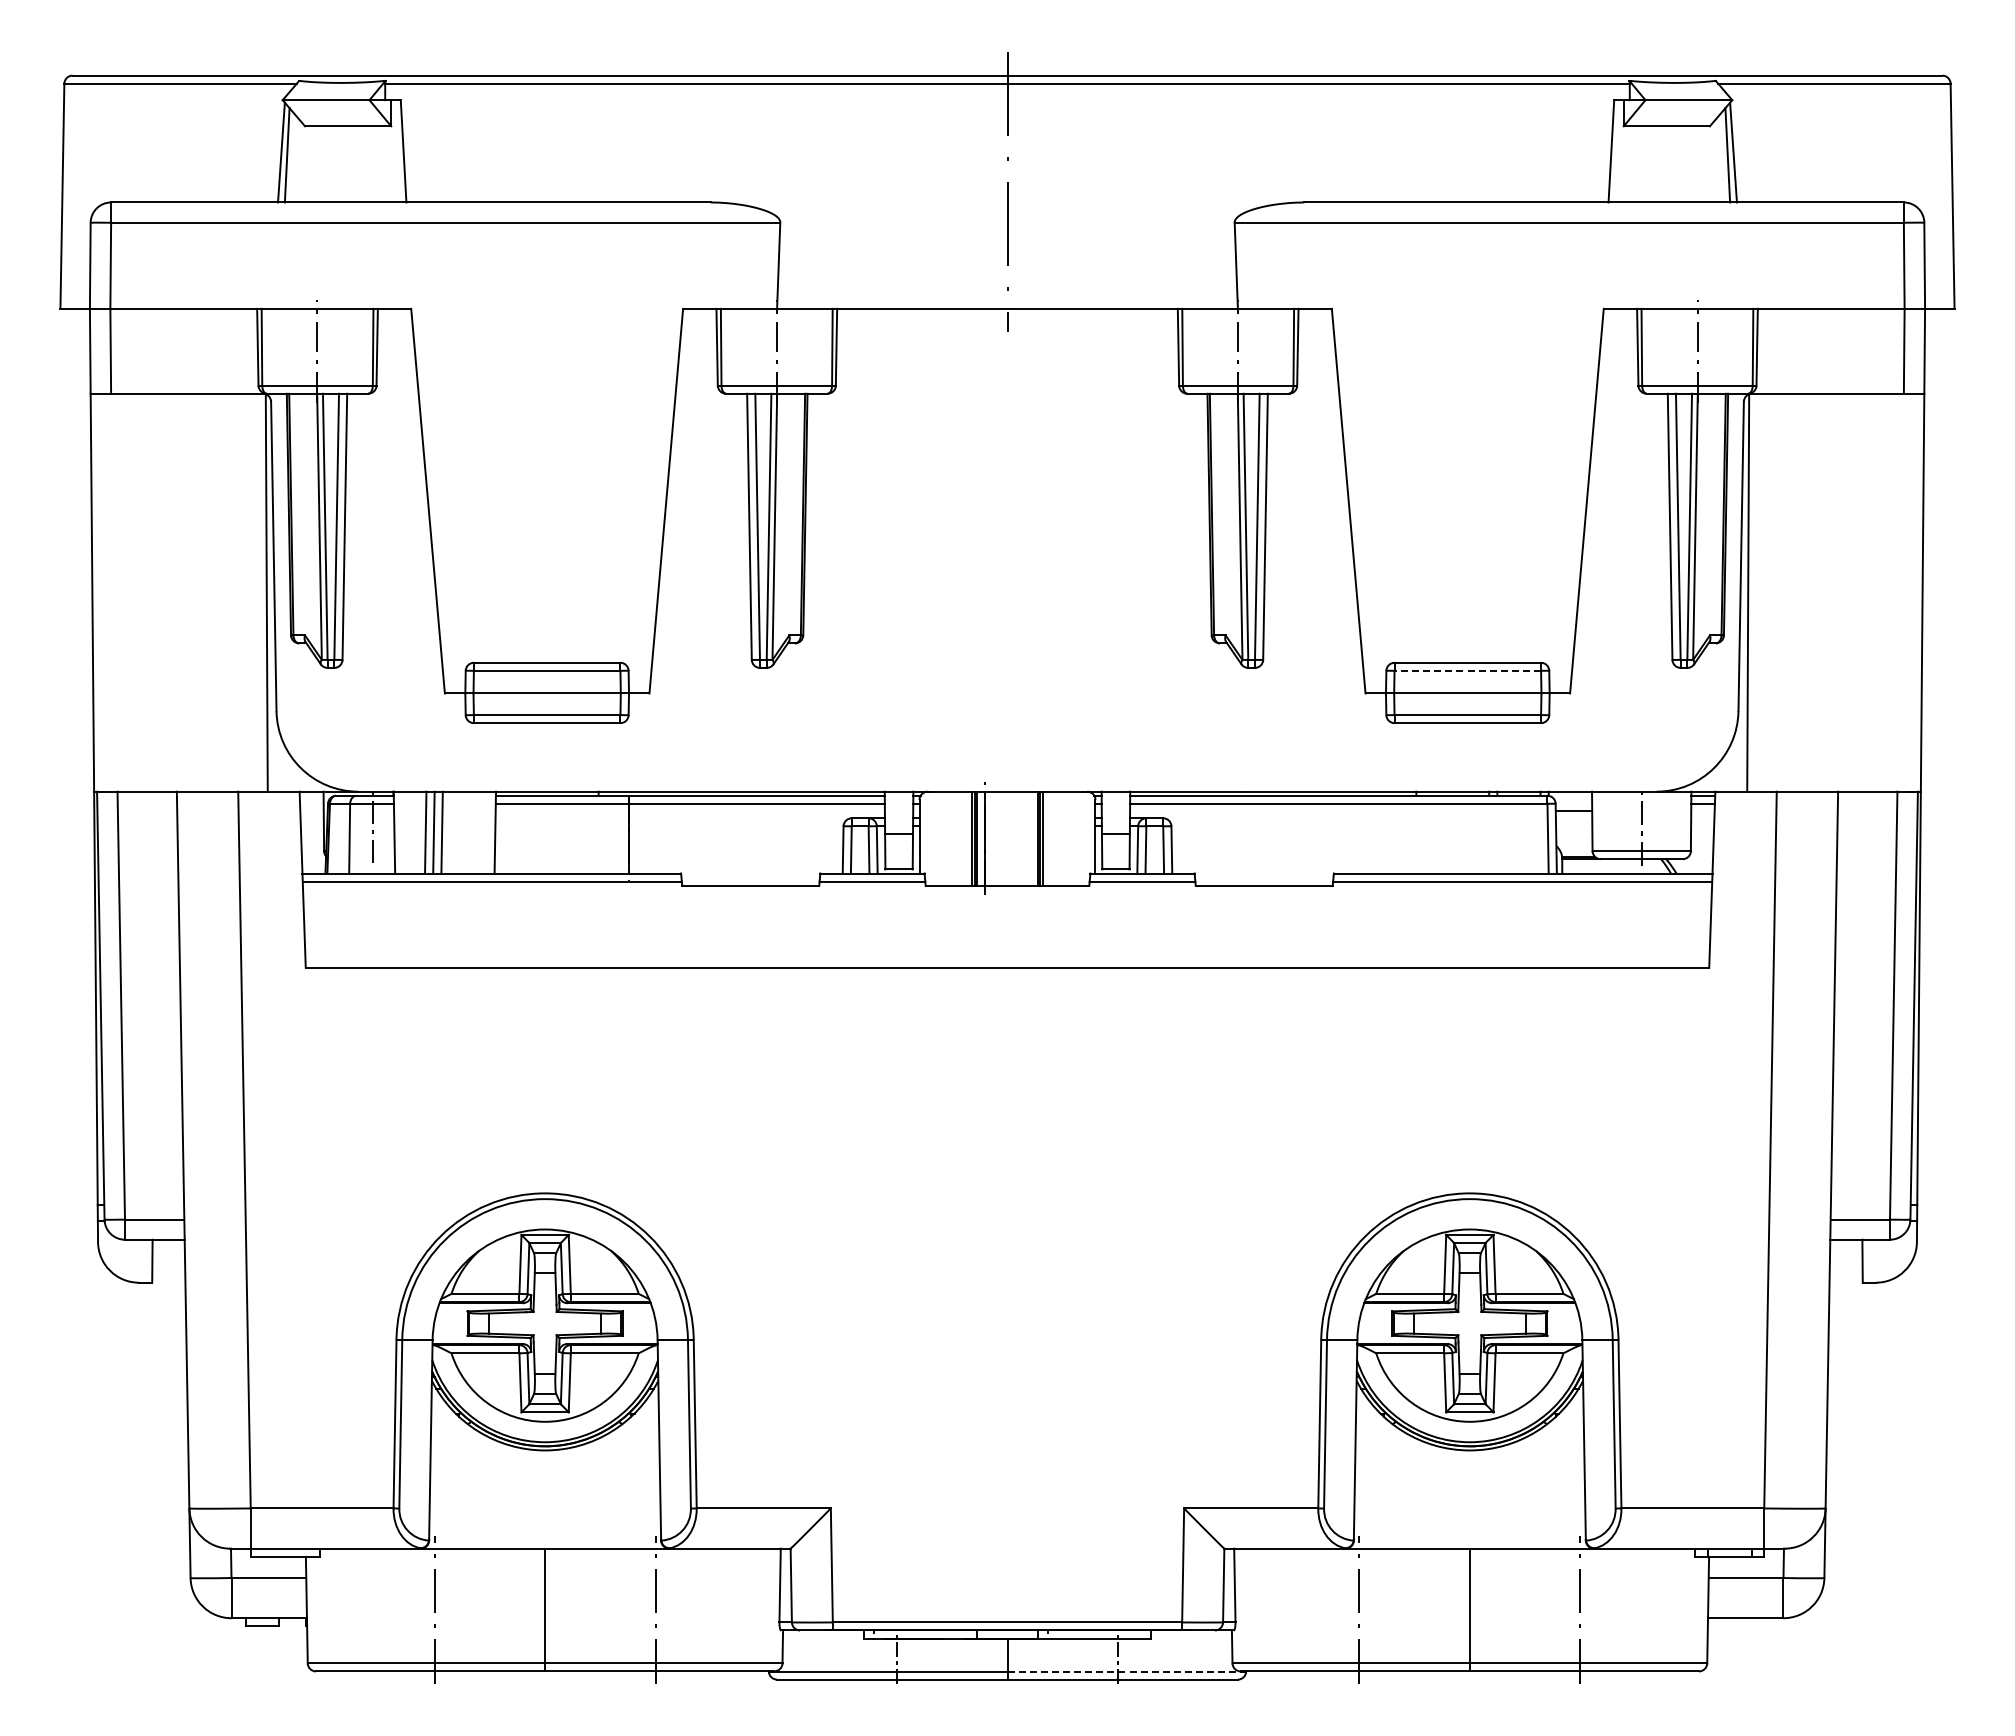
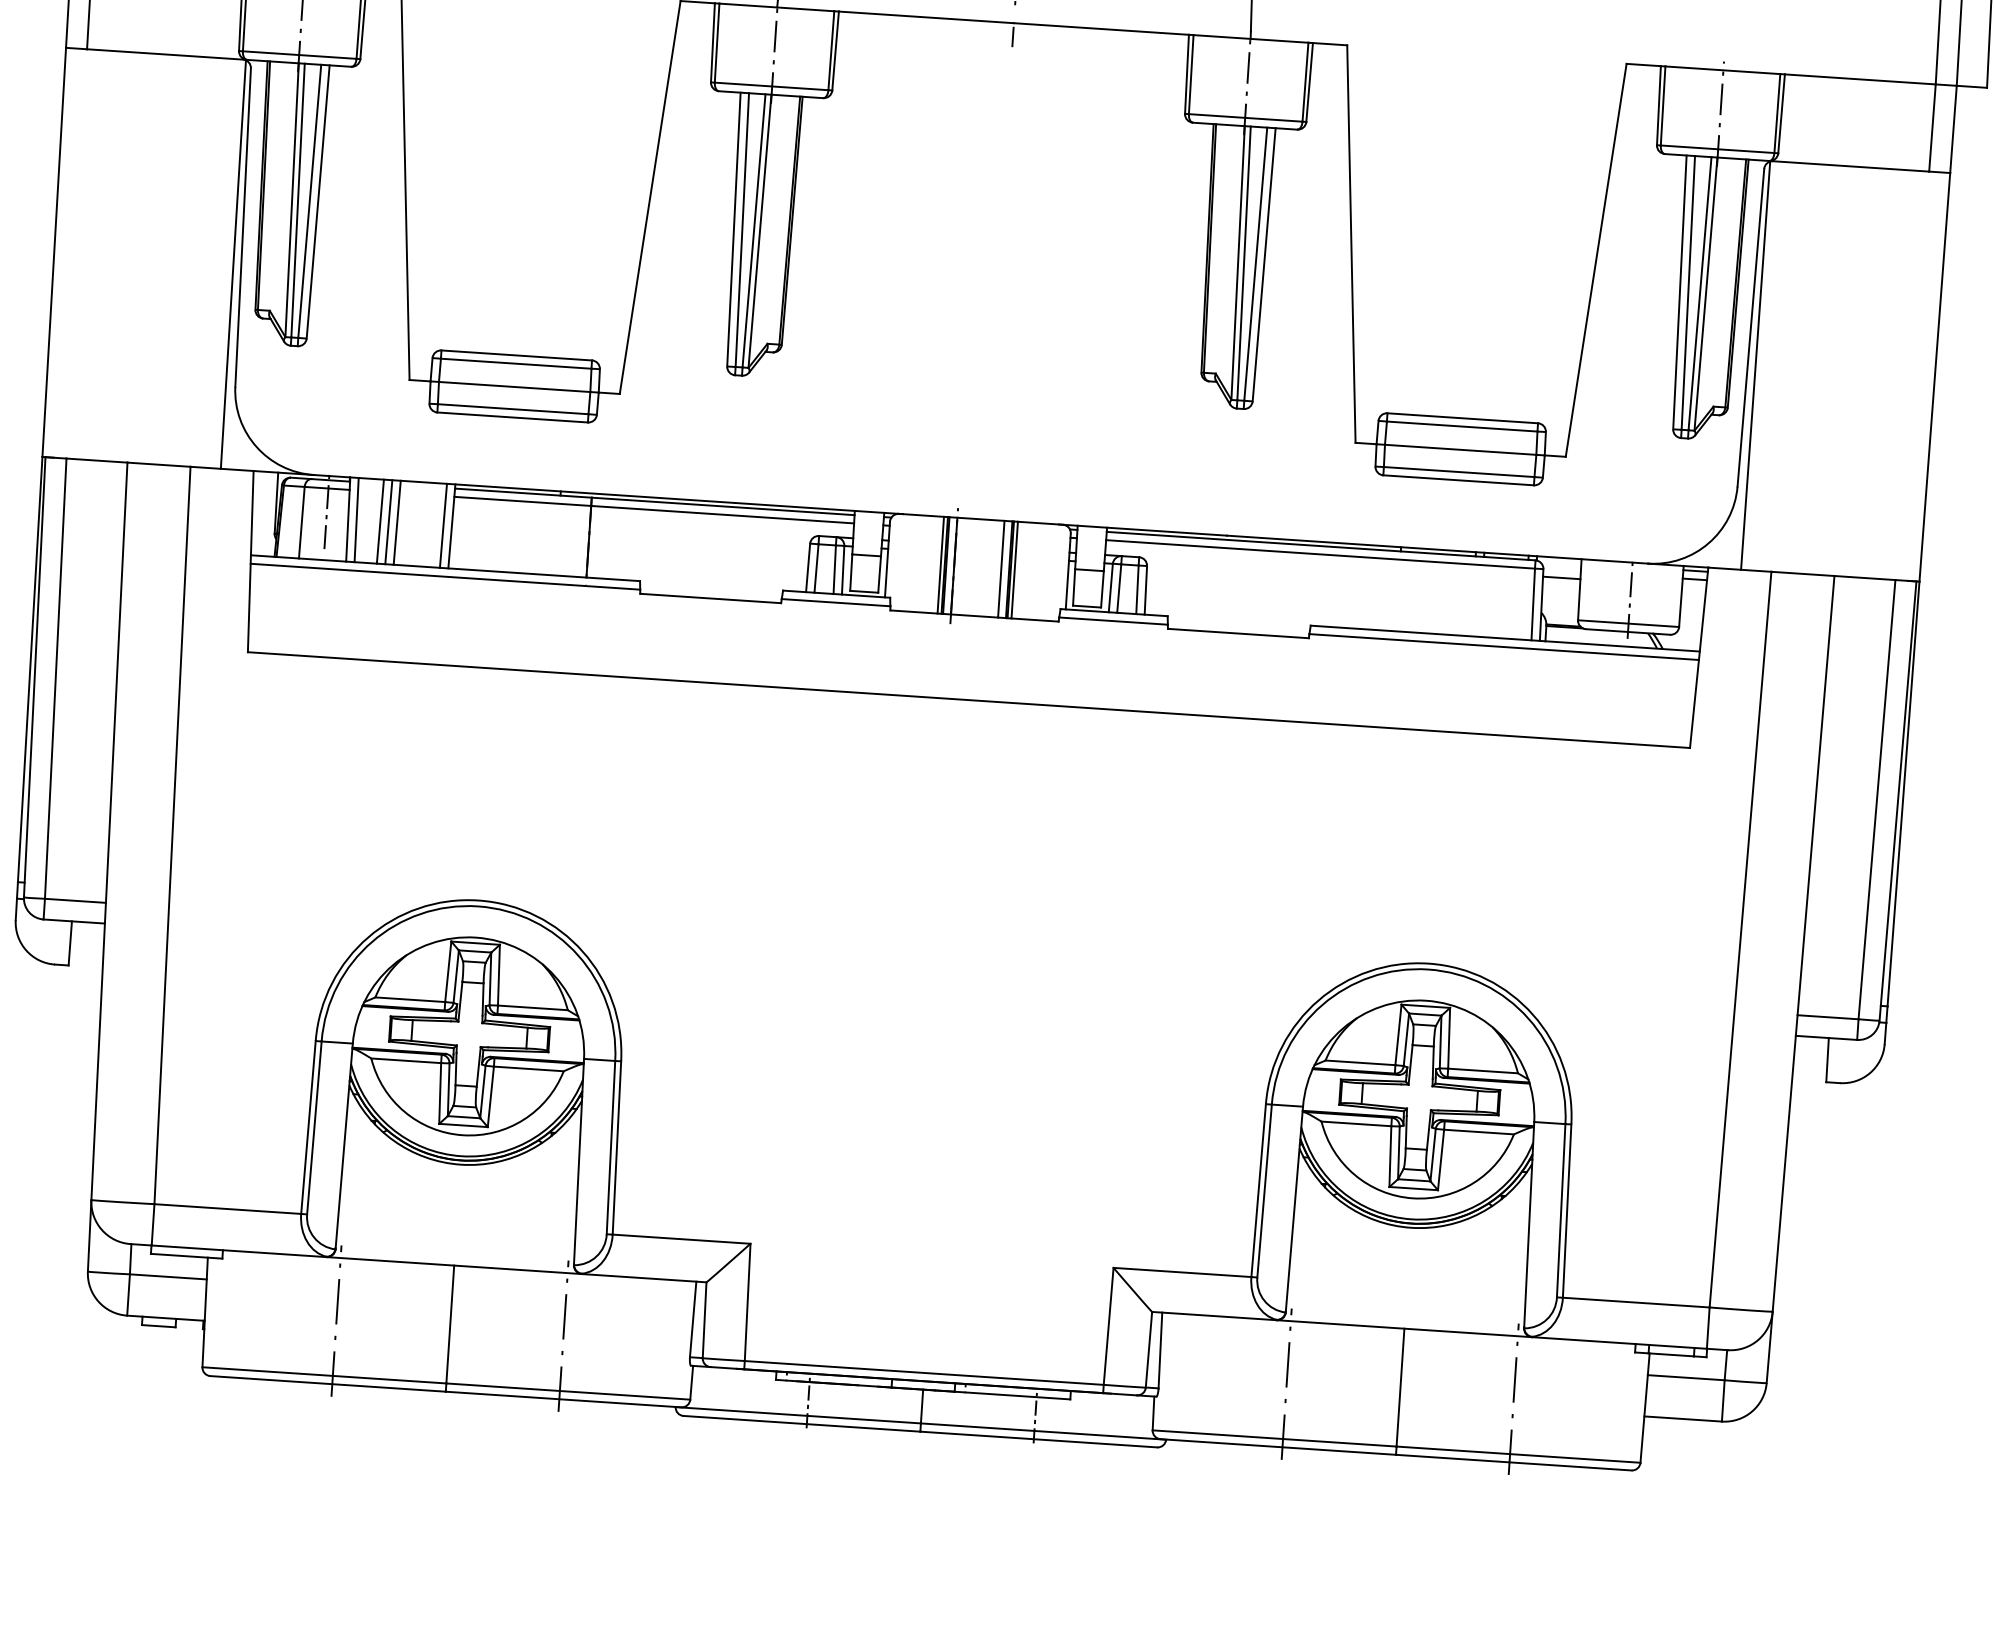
line: (1467, 670) -> (1461, 426), dashed -> solid
line: (402, 832) -> (356, 519), added
line: (486, 832) -> (442, 525), added
line: (1030, 838) -> (1001, 568), added
line: (1127, 1671) -> (1044, 1431), dashed -> solid

